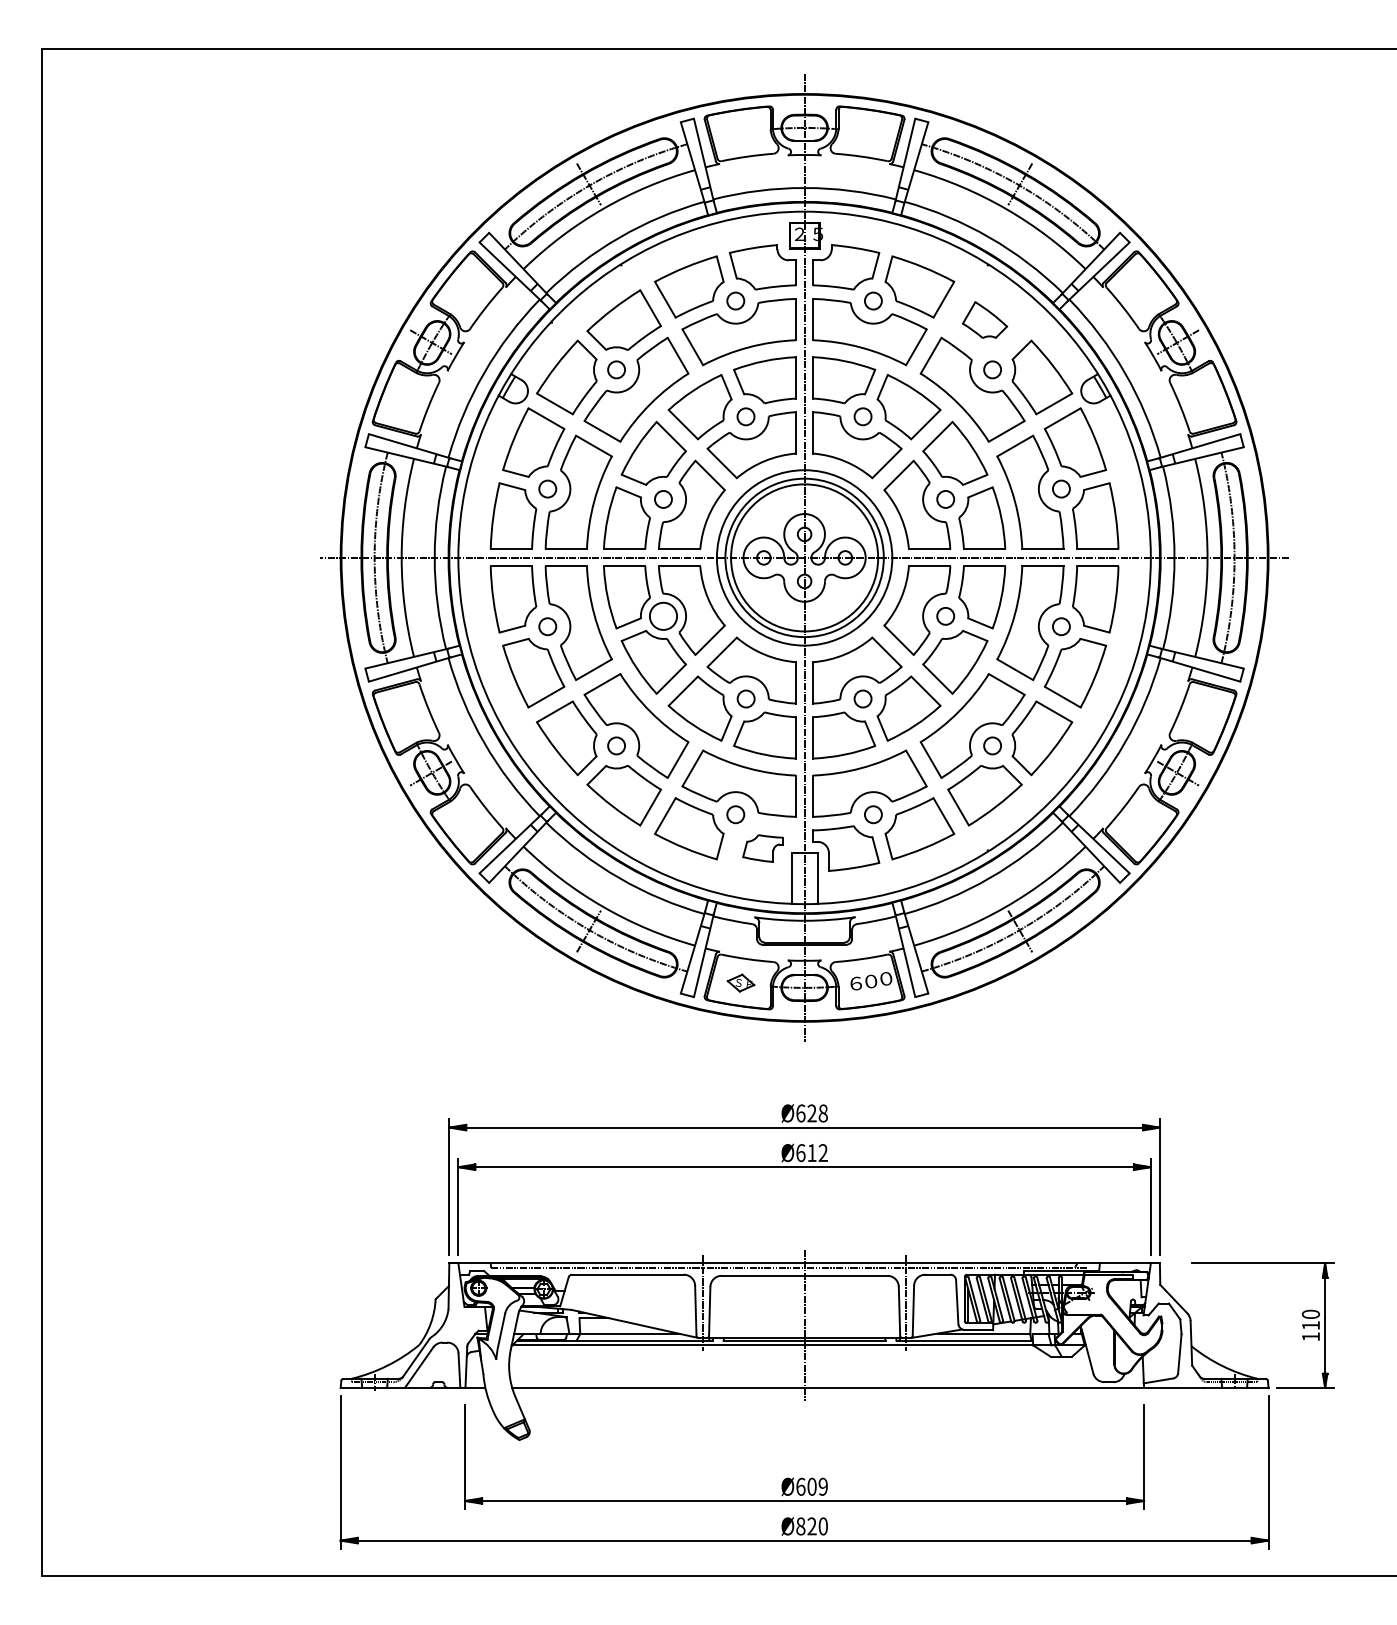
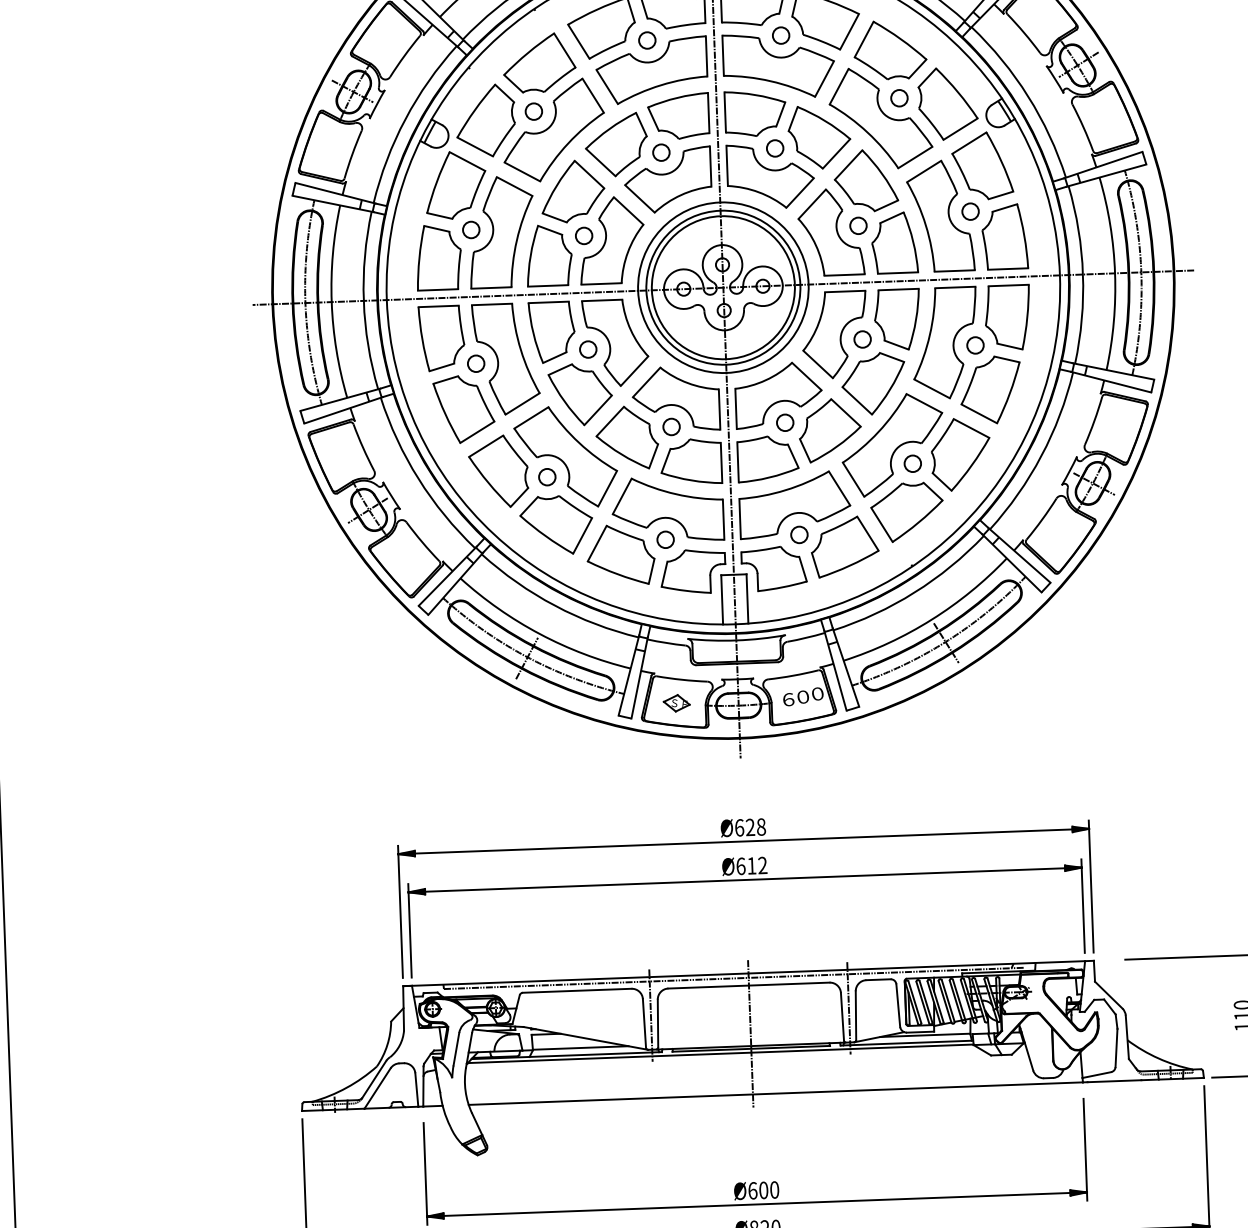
part: (984, 319) -> (889, 49), size x1.67
circle: (663, 615) -> (588, 348), size x0.62
part: (762, 848) -> (692, 571), size x1.67
text: (822, 1486) -> (773, 1189), Ø609 -> Ø600

